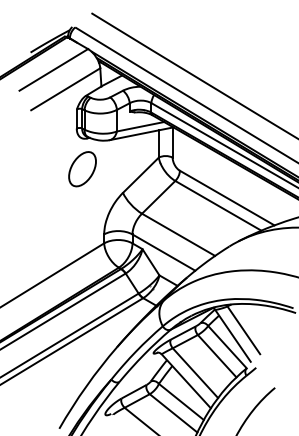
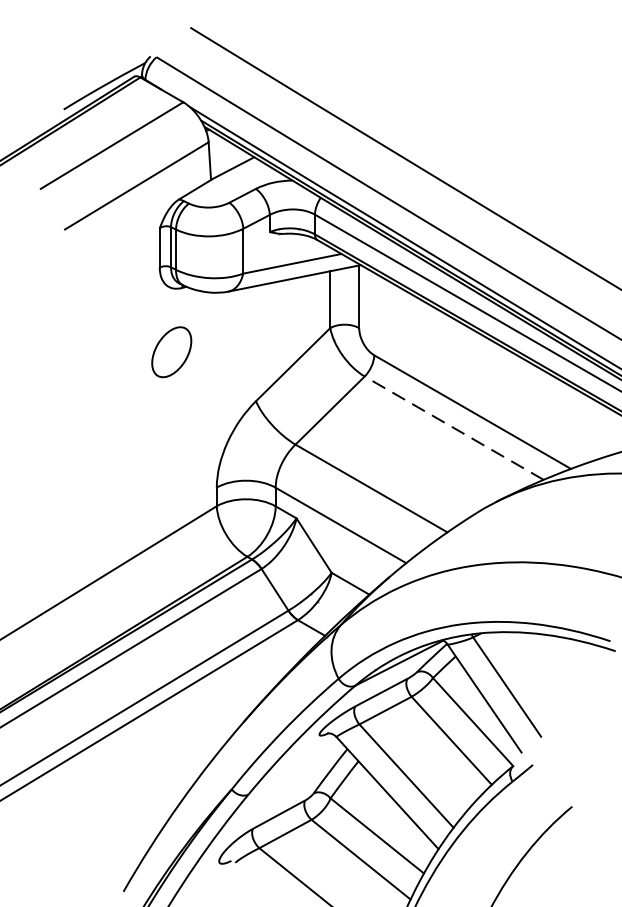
part: (82, 169) -> (171, 352), size x0.7
line: (218, 205) -> (454, 427), solid -> dashed

